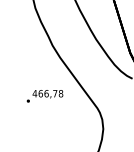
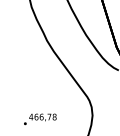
text: (44, 96) -> (39, 119), moved

